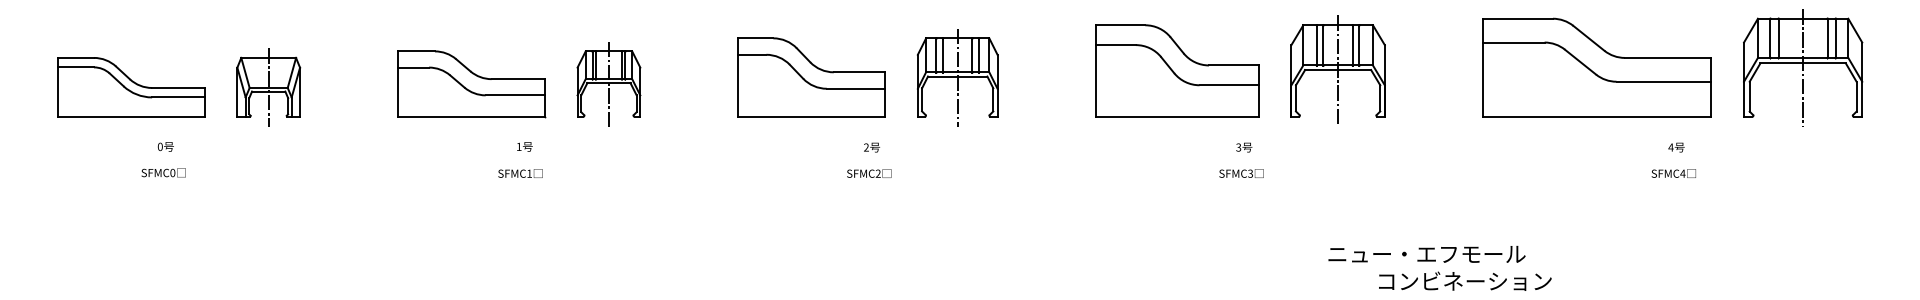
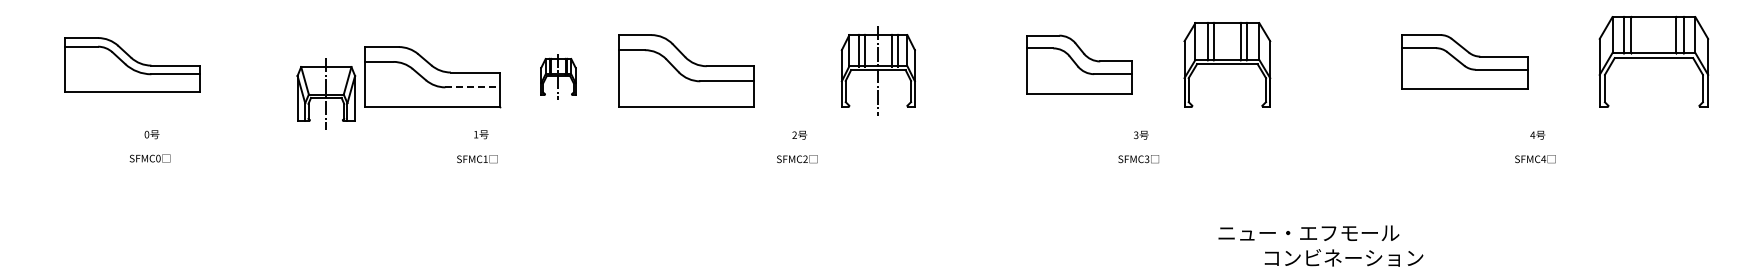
part: (1596, 67) -> (1464, 61), size x0.6
line: (1802, 67) -> (1653, 61), removed
part: (1176, 70) -> (1079, 64), size x0.7
line: (1338, 70) -> (1227, 64), removed
part: (811, 76) -> (686, 70), moved
part: (608, 83) -> (558, 76), size x0.6
part: (131, 86) -> (132, 64), moved
part: (268, 86) -> (326, 93), moved
line: (516, 95) -> (473, 87), solid -> dashed

